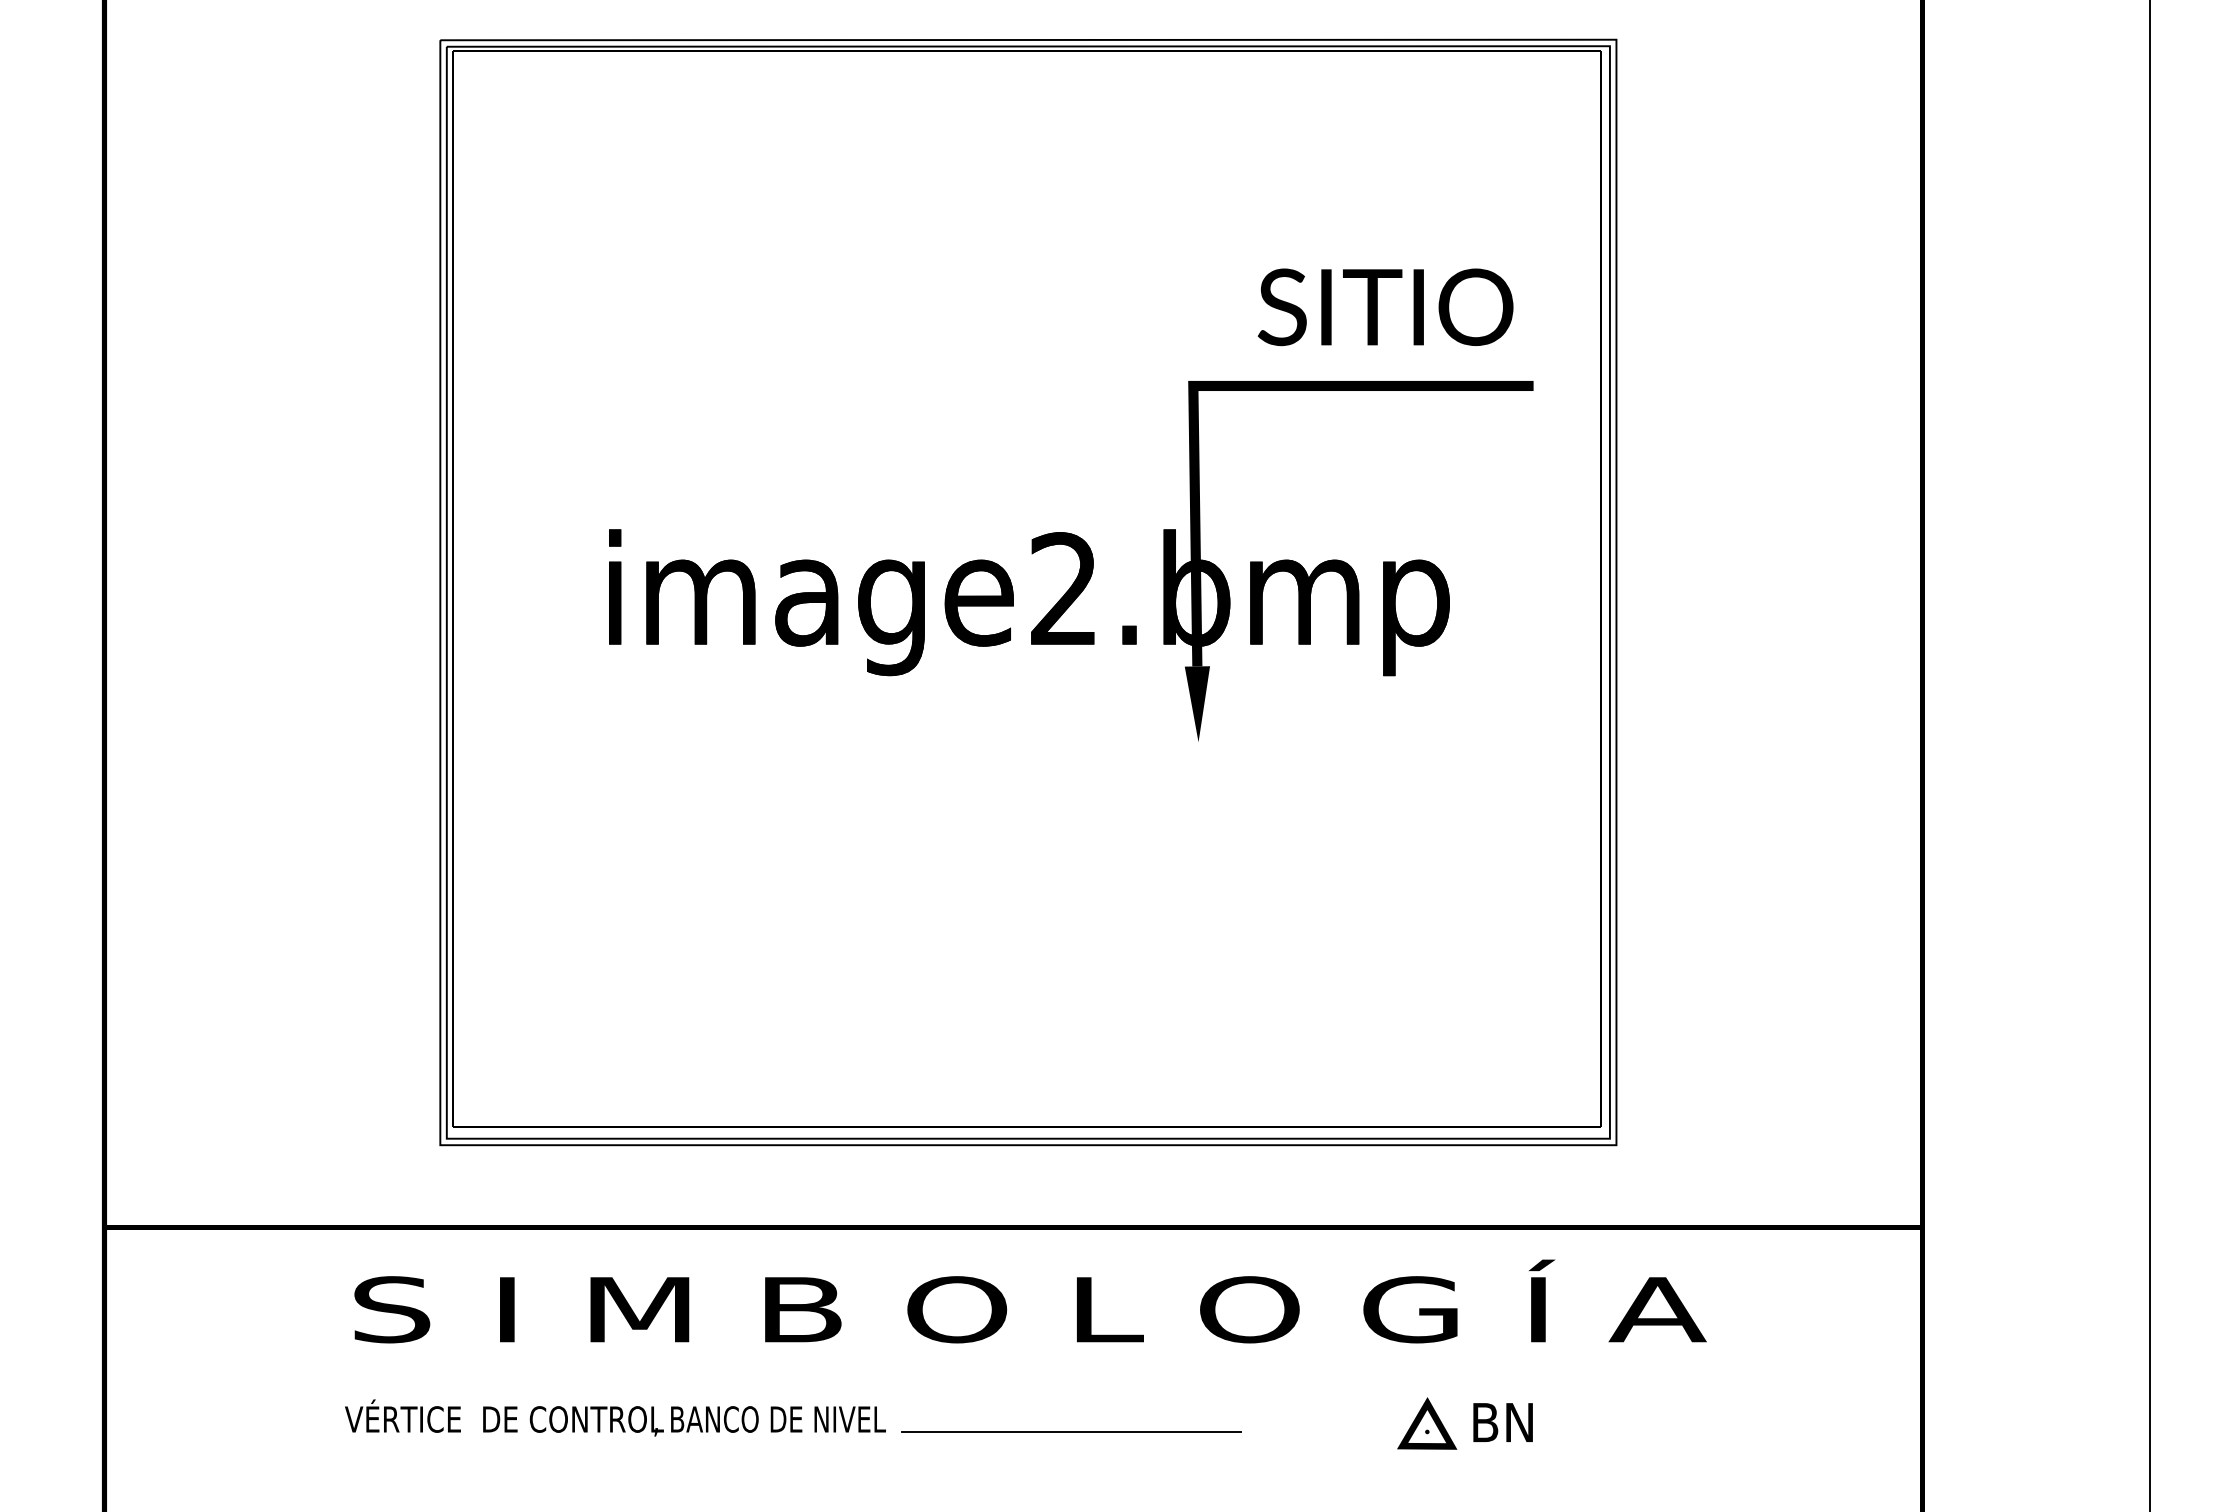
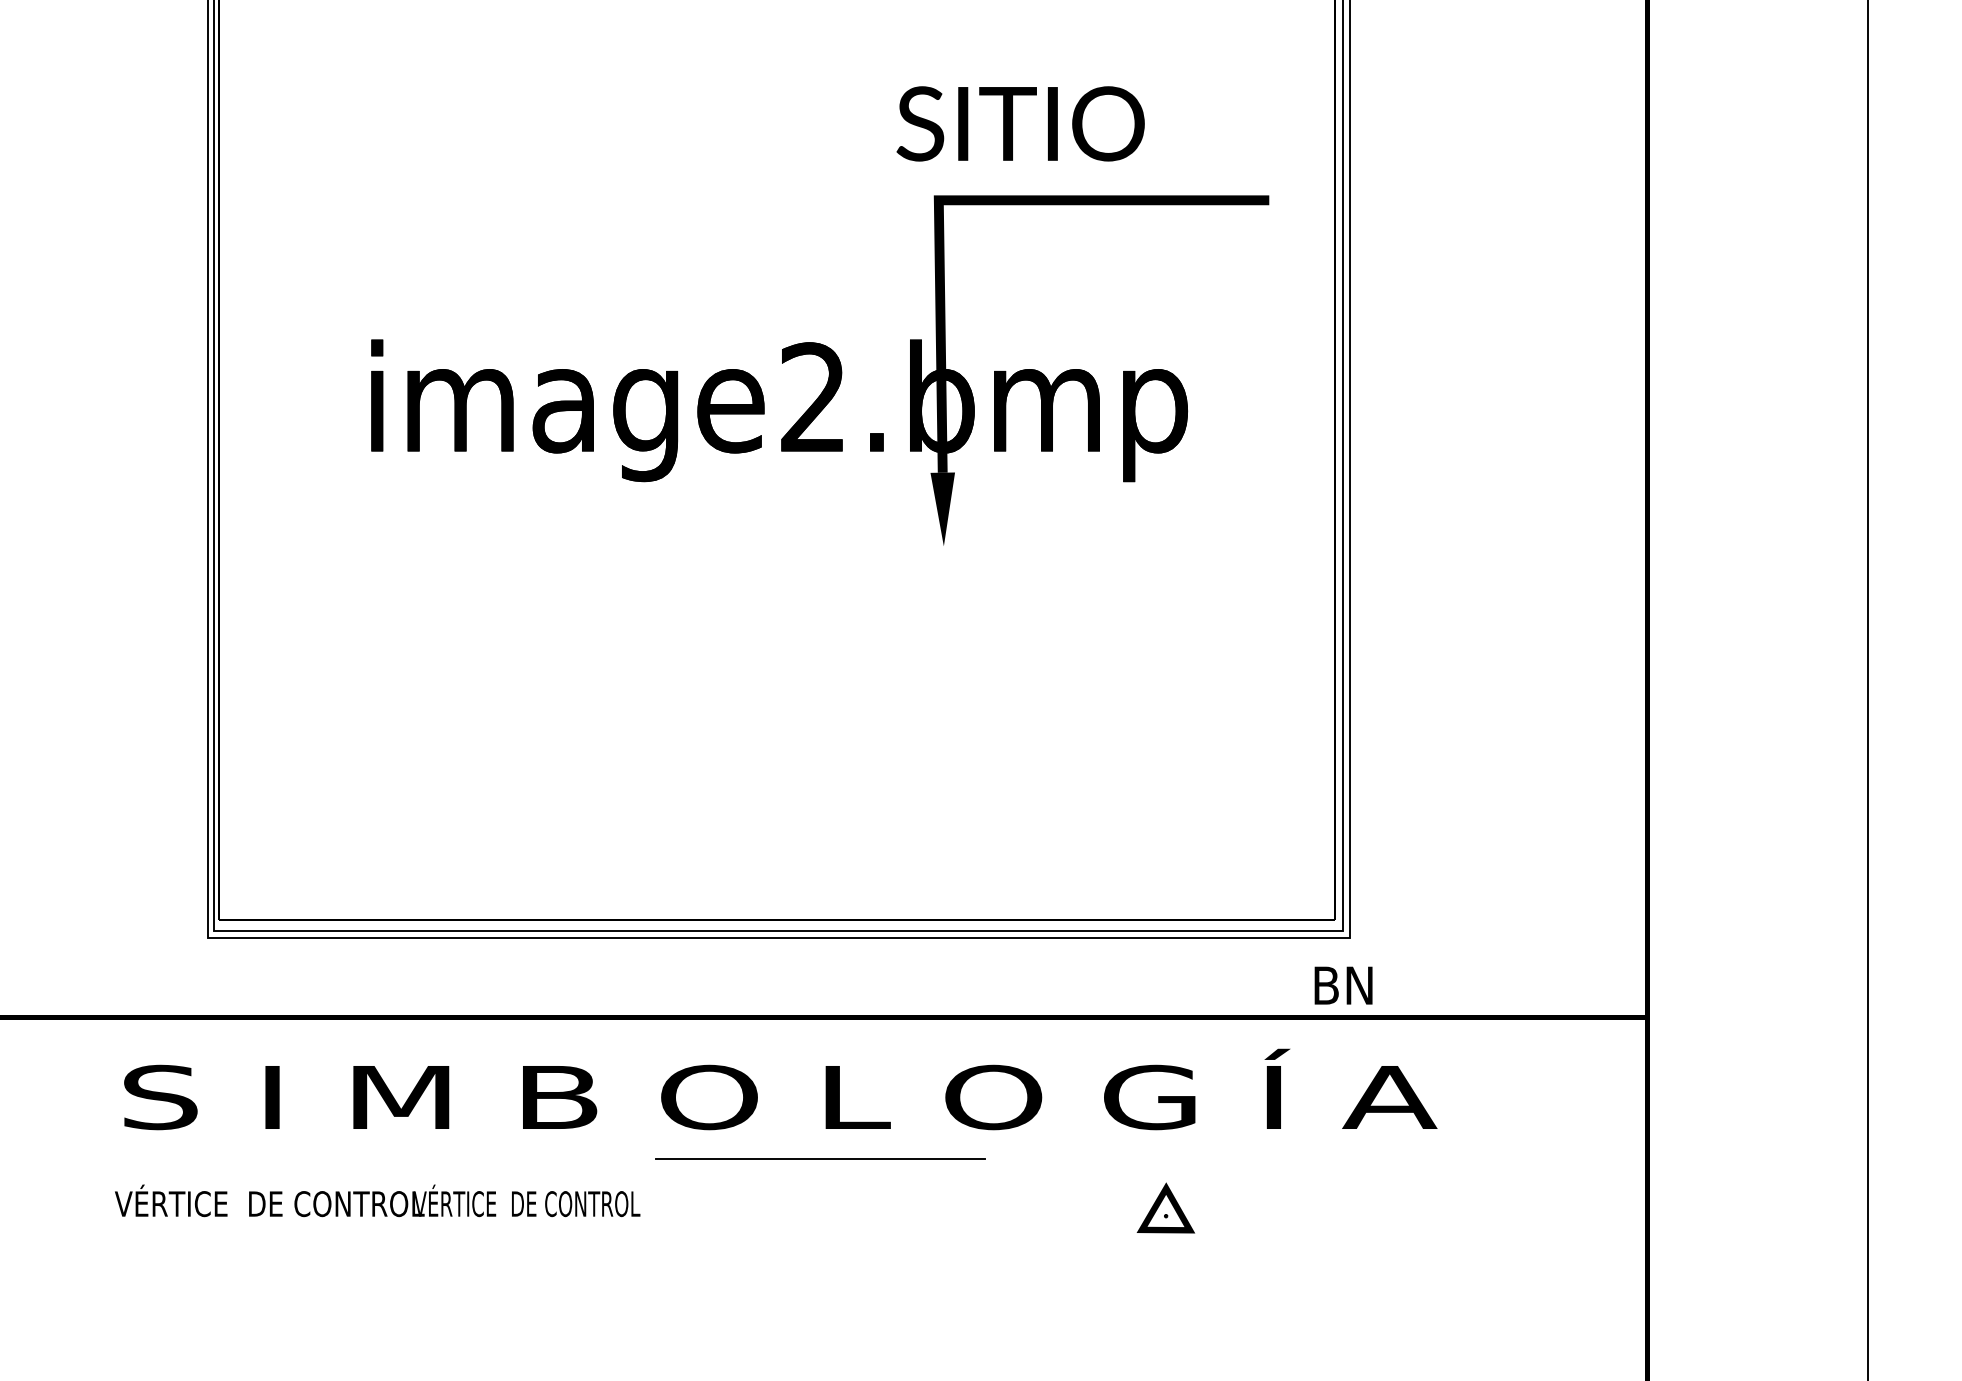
text: (1385, 307) -> (1020, 124), moved
text: (765, 1417) -> (523, 1202), , BANCO DE NIVEL -> VÉRTICE  DE CONTROL
text: (1502, 1422) -> (1342, 985), moved
line: (1071, 1431) -> (820, 1158), moved

